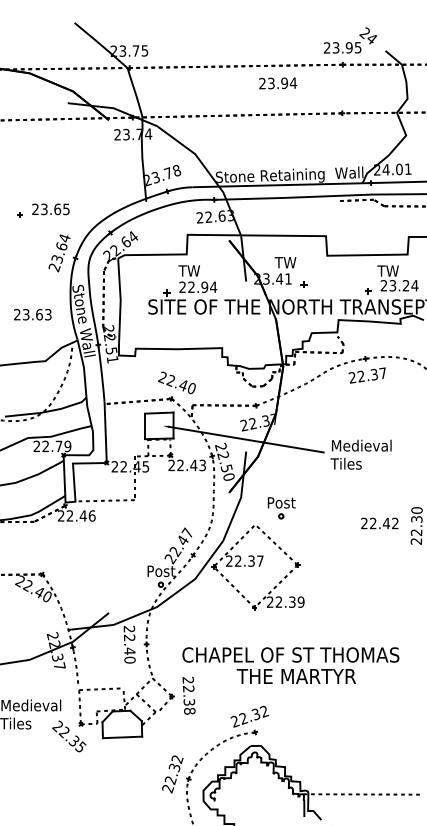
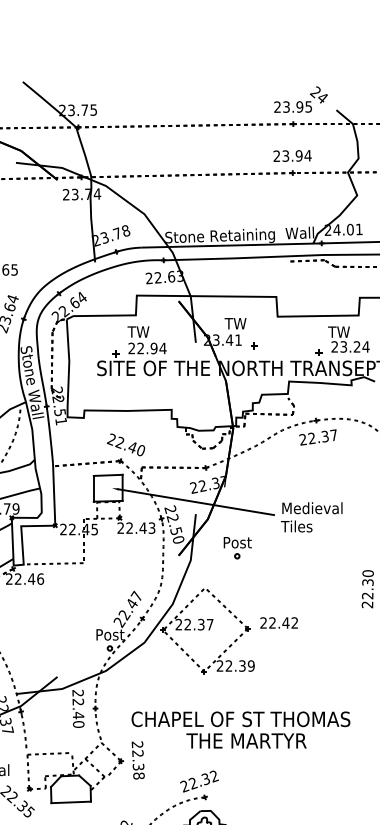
text: (278, 83) -> (292, 156), moved
part: (281, 508) -> (237, 548), moved
text: (379, 523) -> (278, 622), moved

